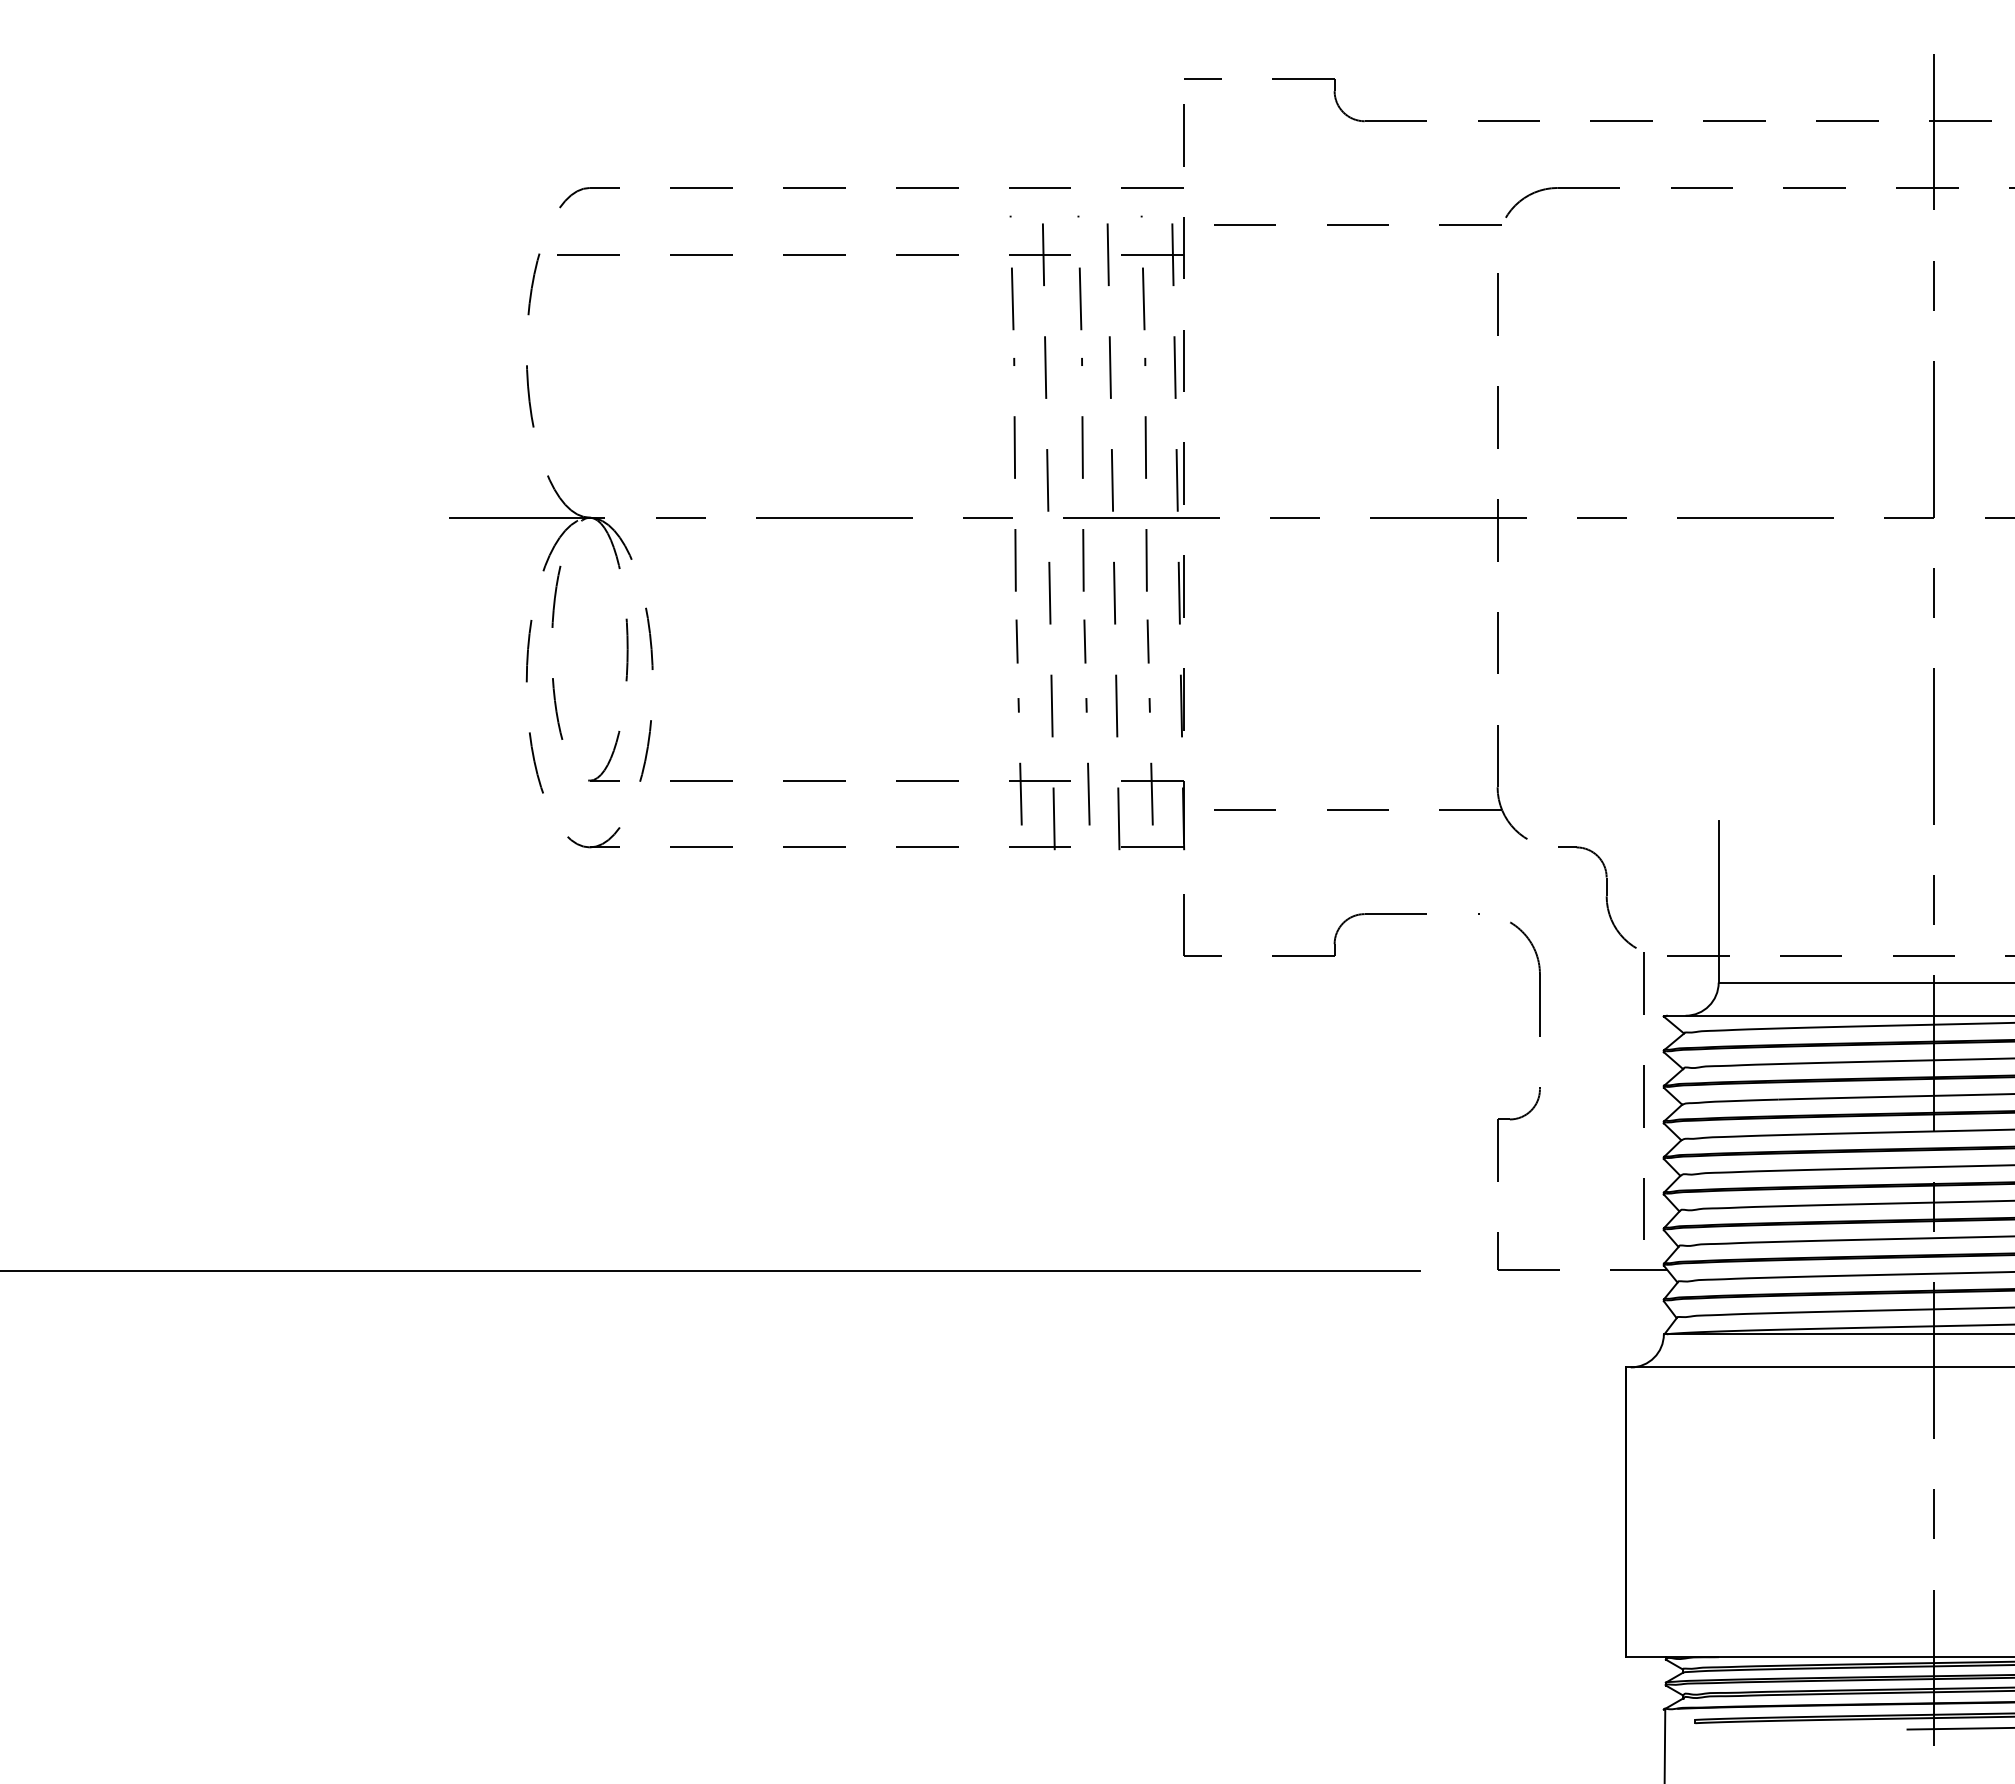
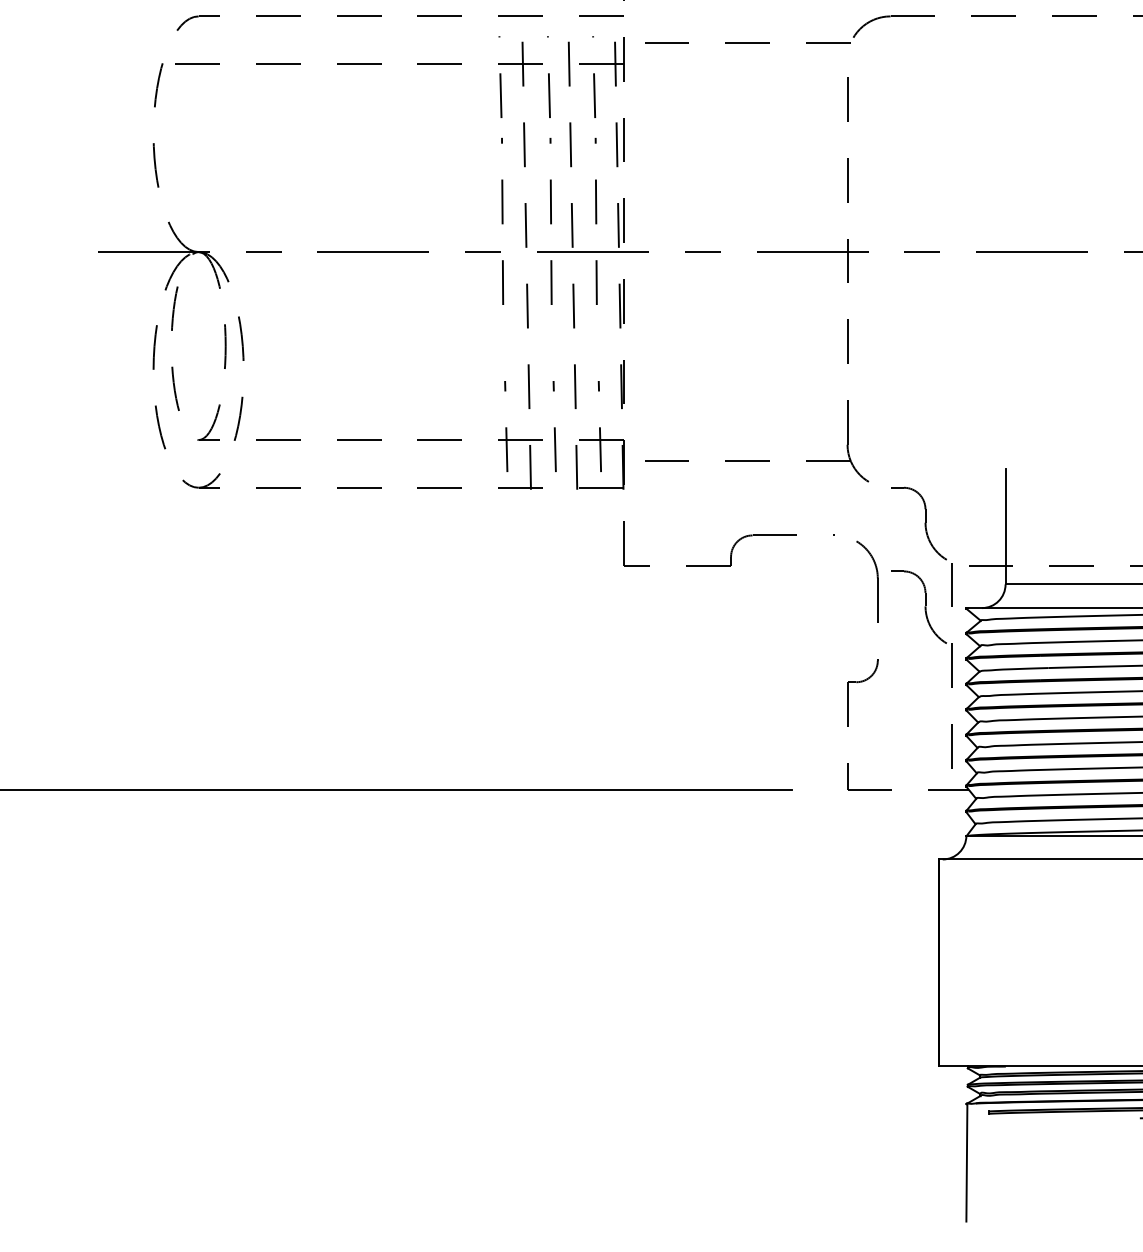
line: (1016, 641) -> (503, 340), removed
line: (1084, 641) -> (552, 340), removed
line: (1147, 641) -> (597, 340), removed
part: (1605, 1014) -> (924, 607), added

